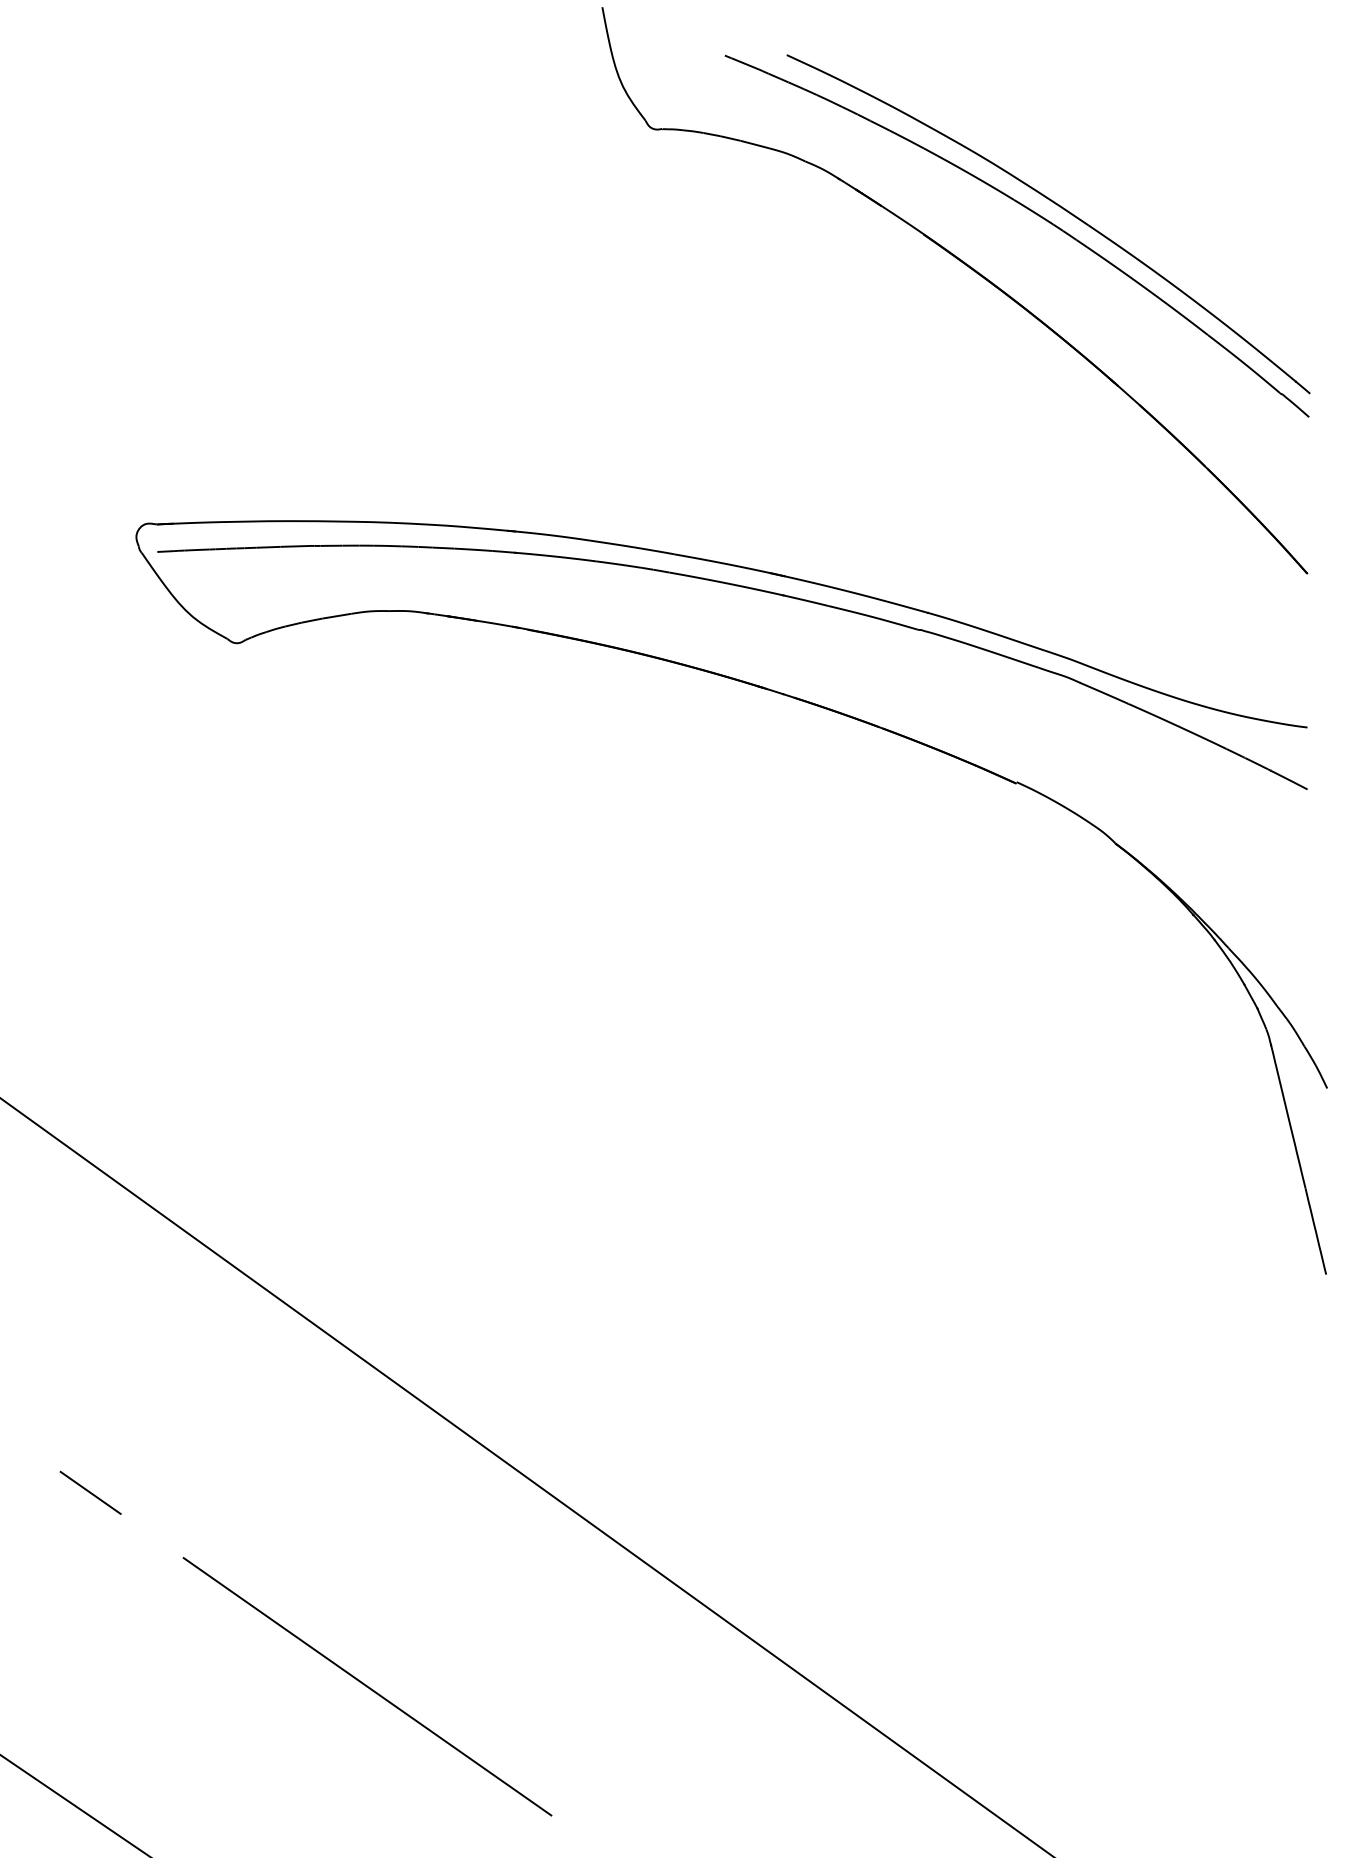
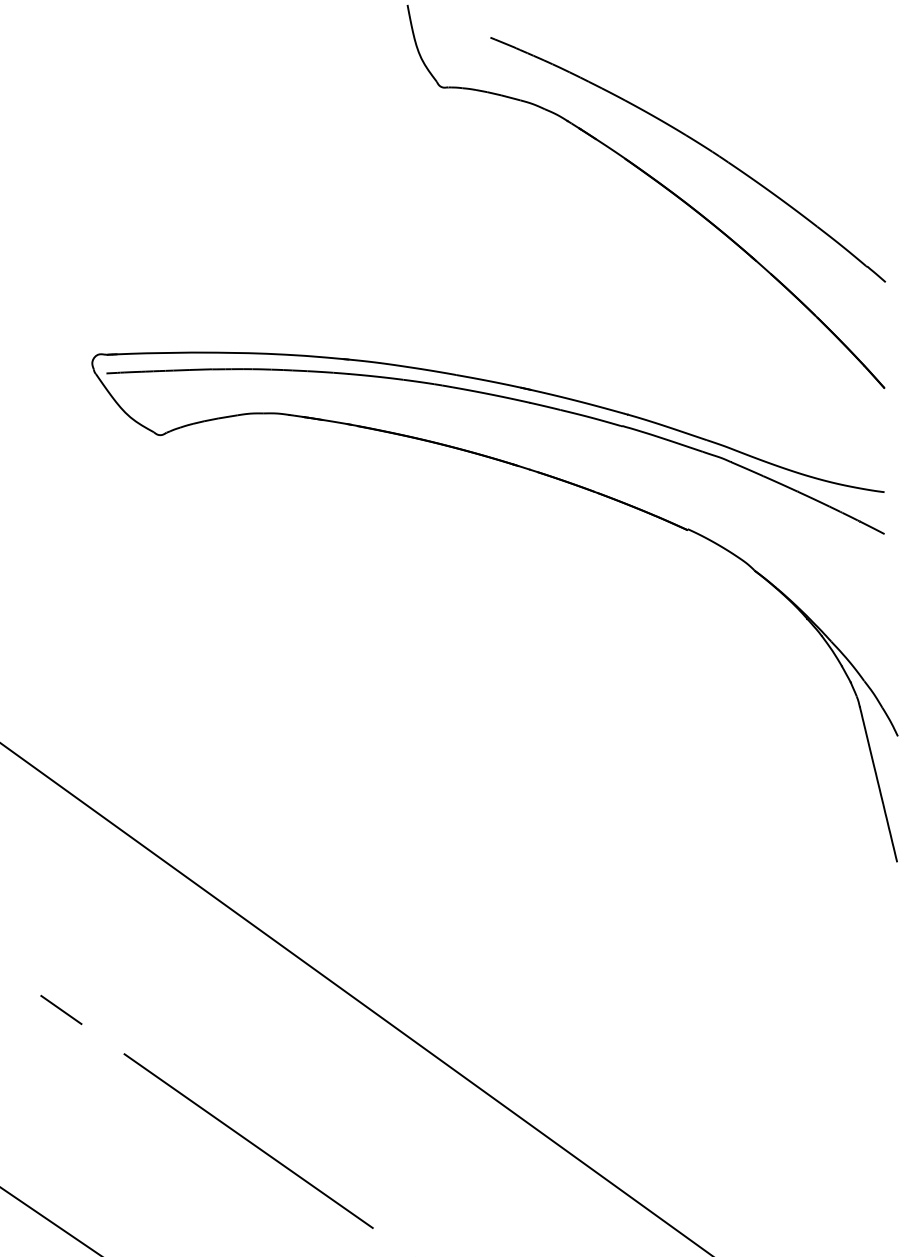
part: (1059, 207) -> (716, 140), removed

